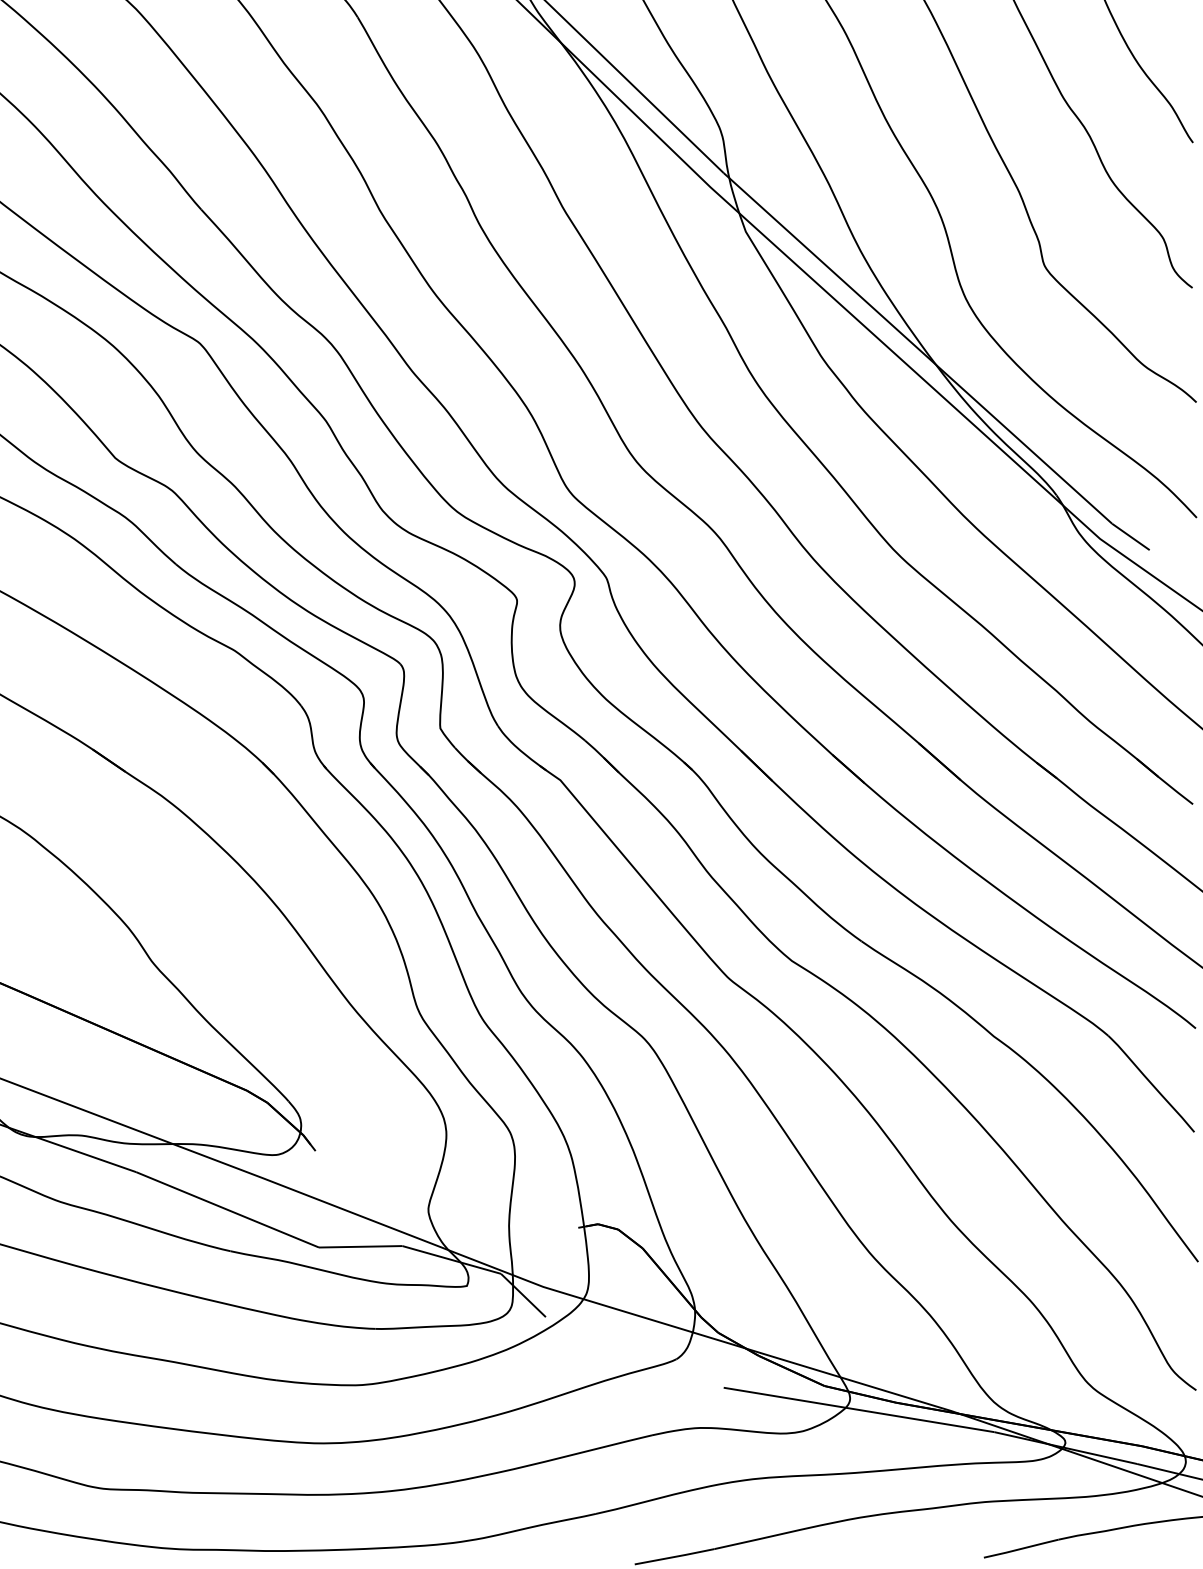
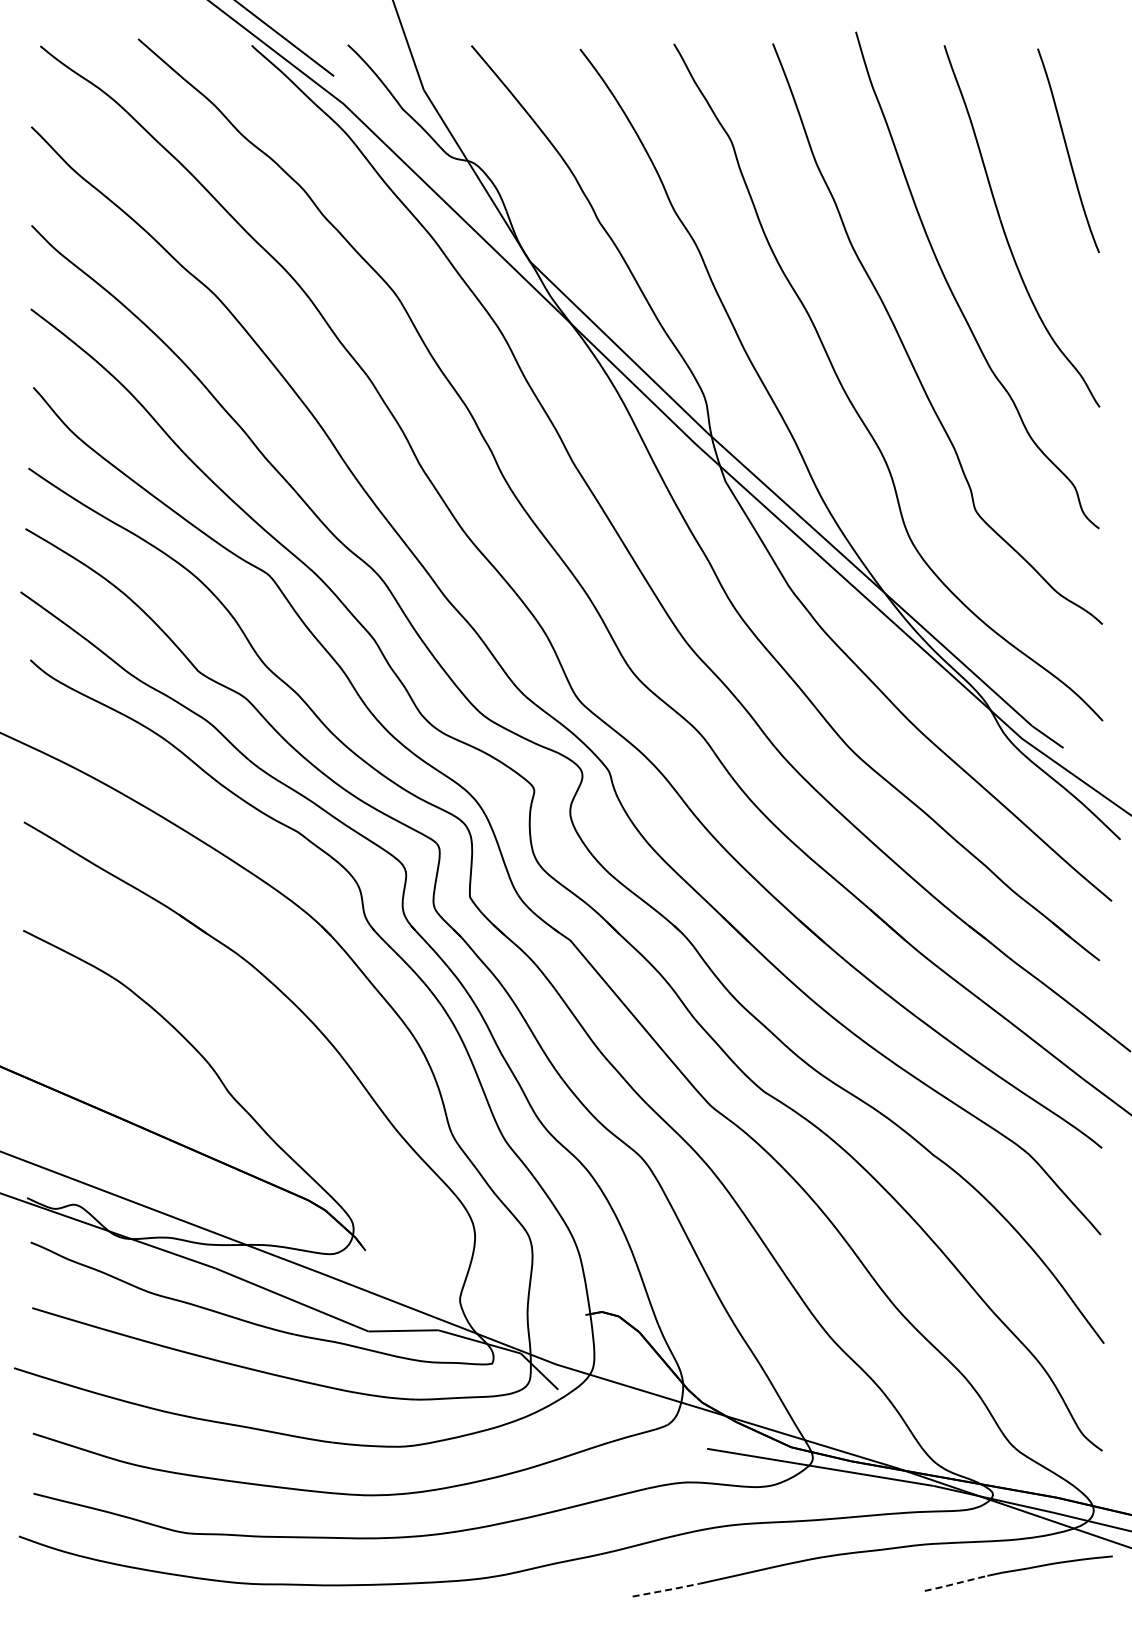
line: (1021, 1548) -> (956, 1583), solid -> dashed
line: (675, 1557) -> (666, 1590), solid -> dashed

